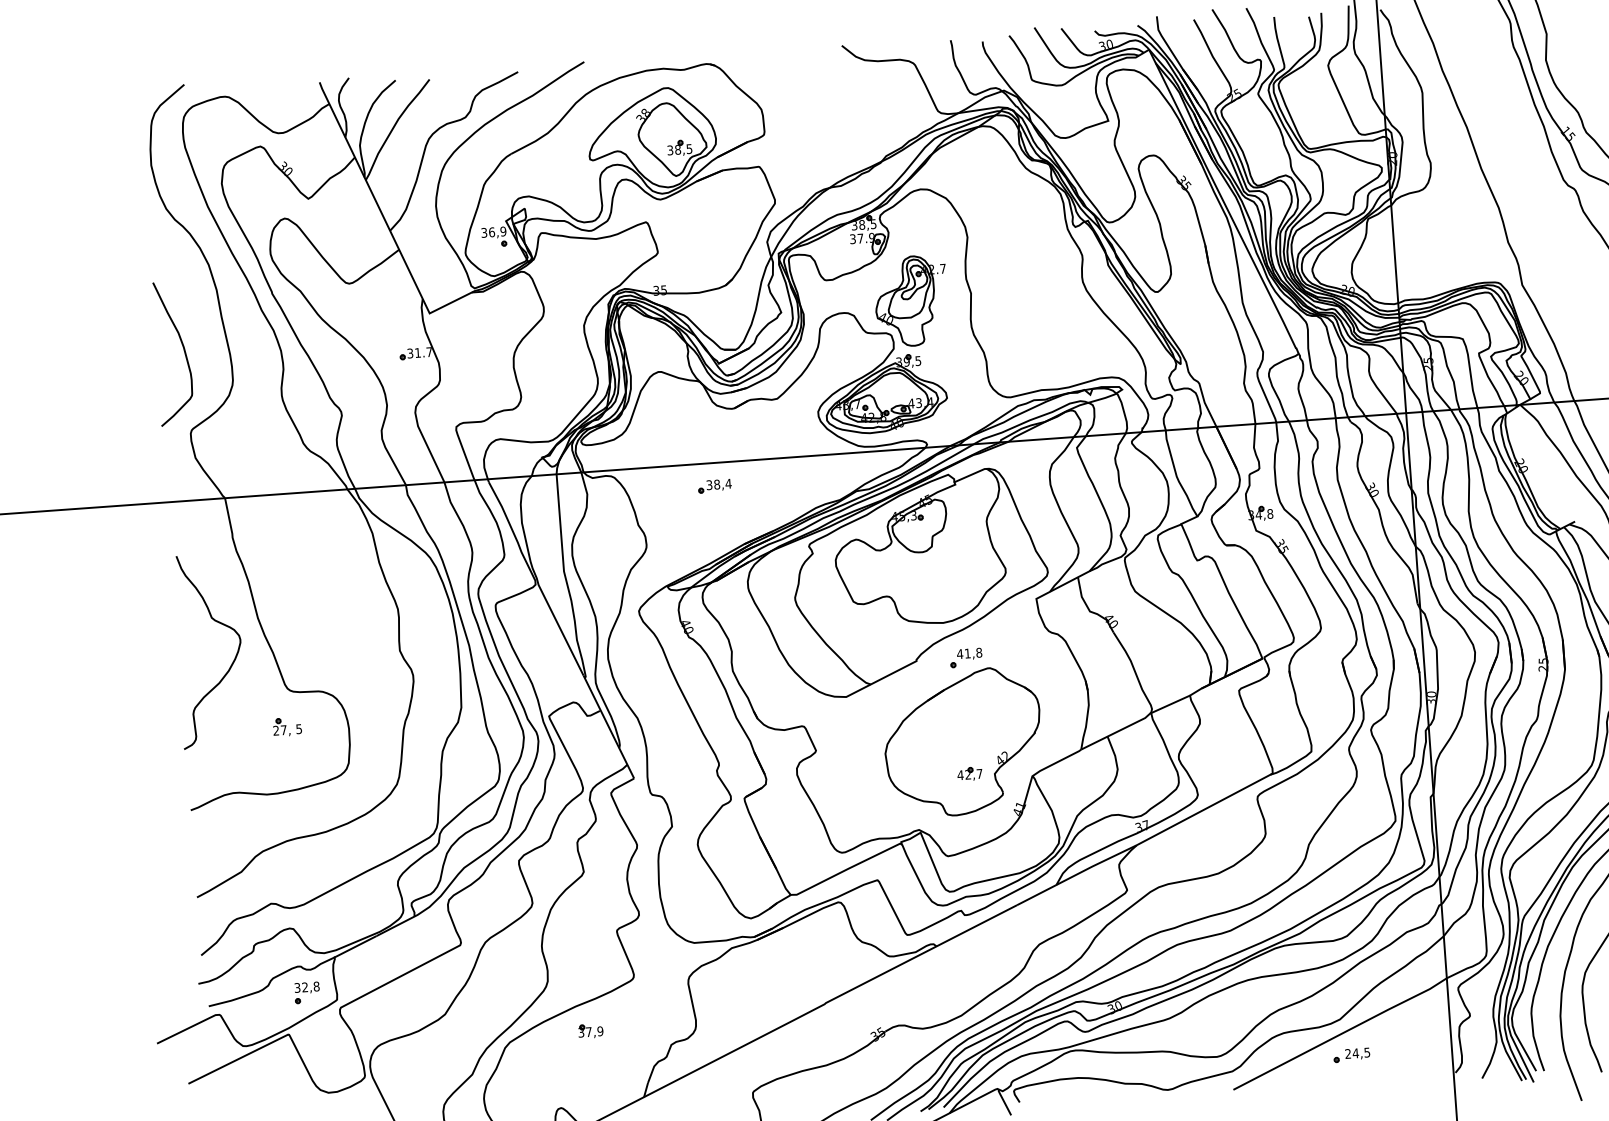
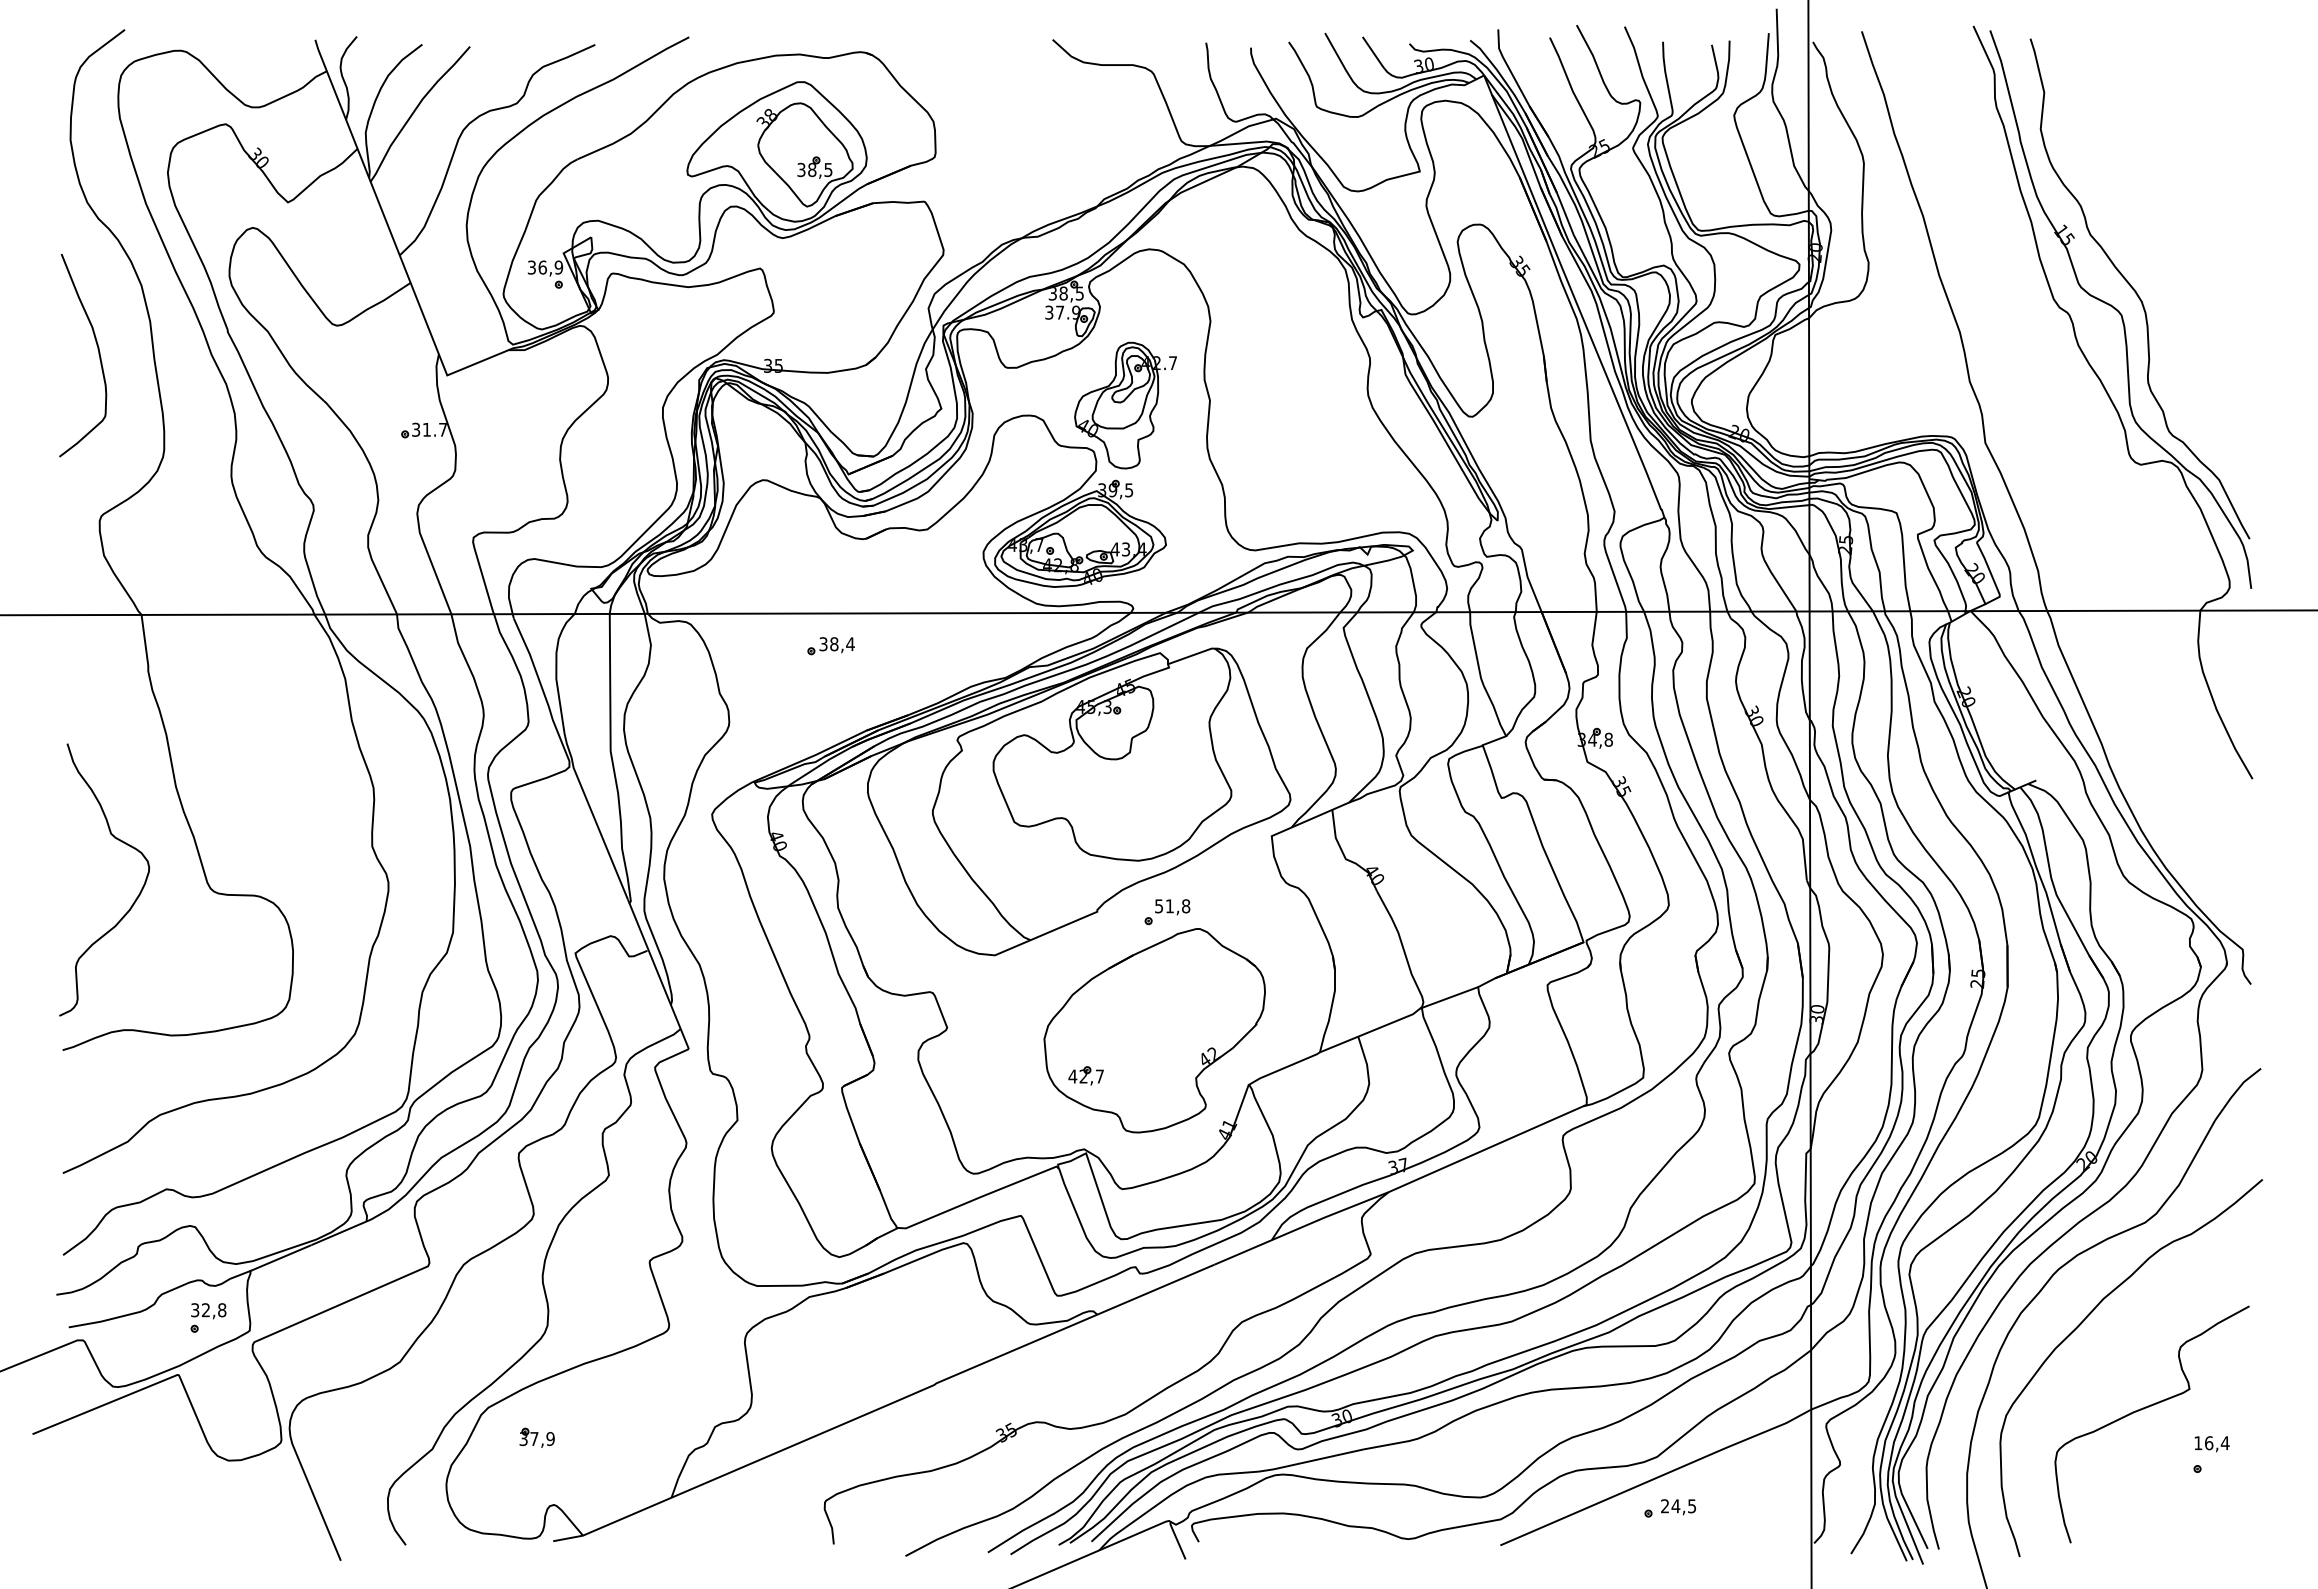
curve: (184, 352) -> (98, 354), moved
text: (959, 654) -> (1158, 906), 41,8 -> 51,8
curve: (231, 663) -> (134, 900), moved
part: (287, 726) -> (206, 942), removed
part: (969, 773) -> (1085, 1075), moved
part: (590, 1030) -> (536, 1437), moved

